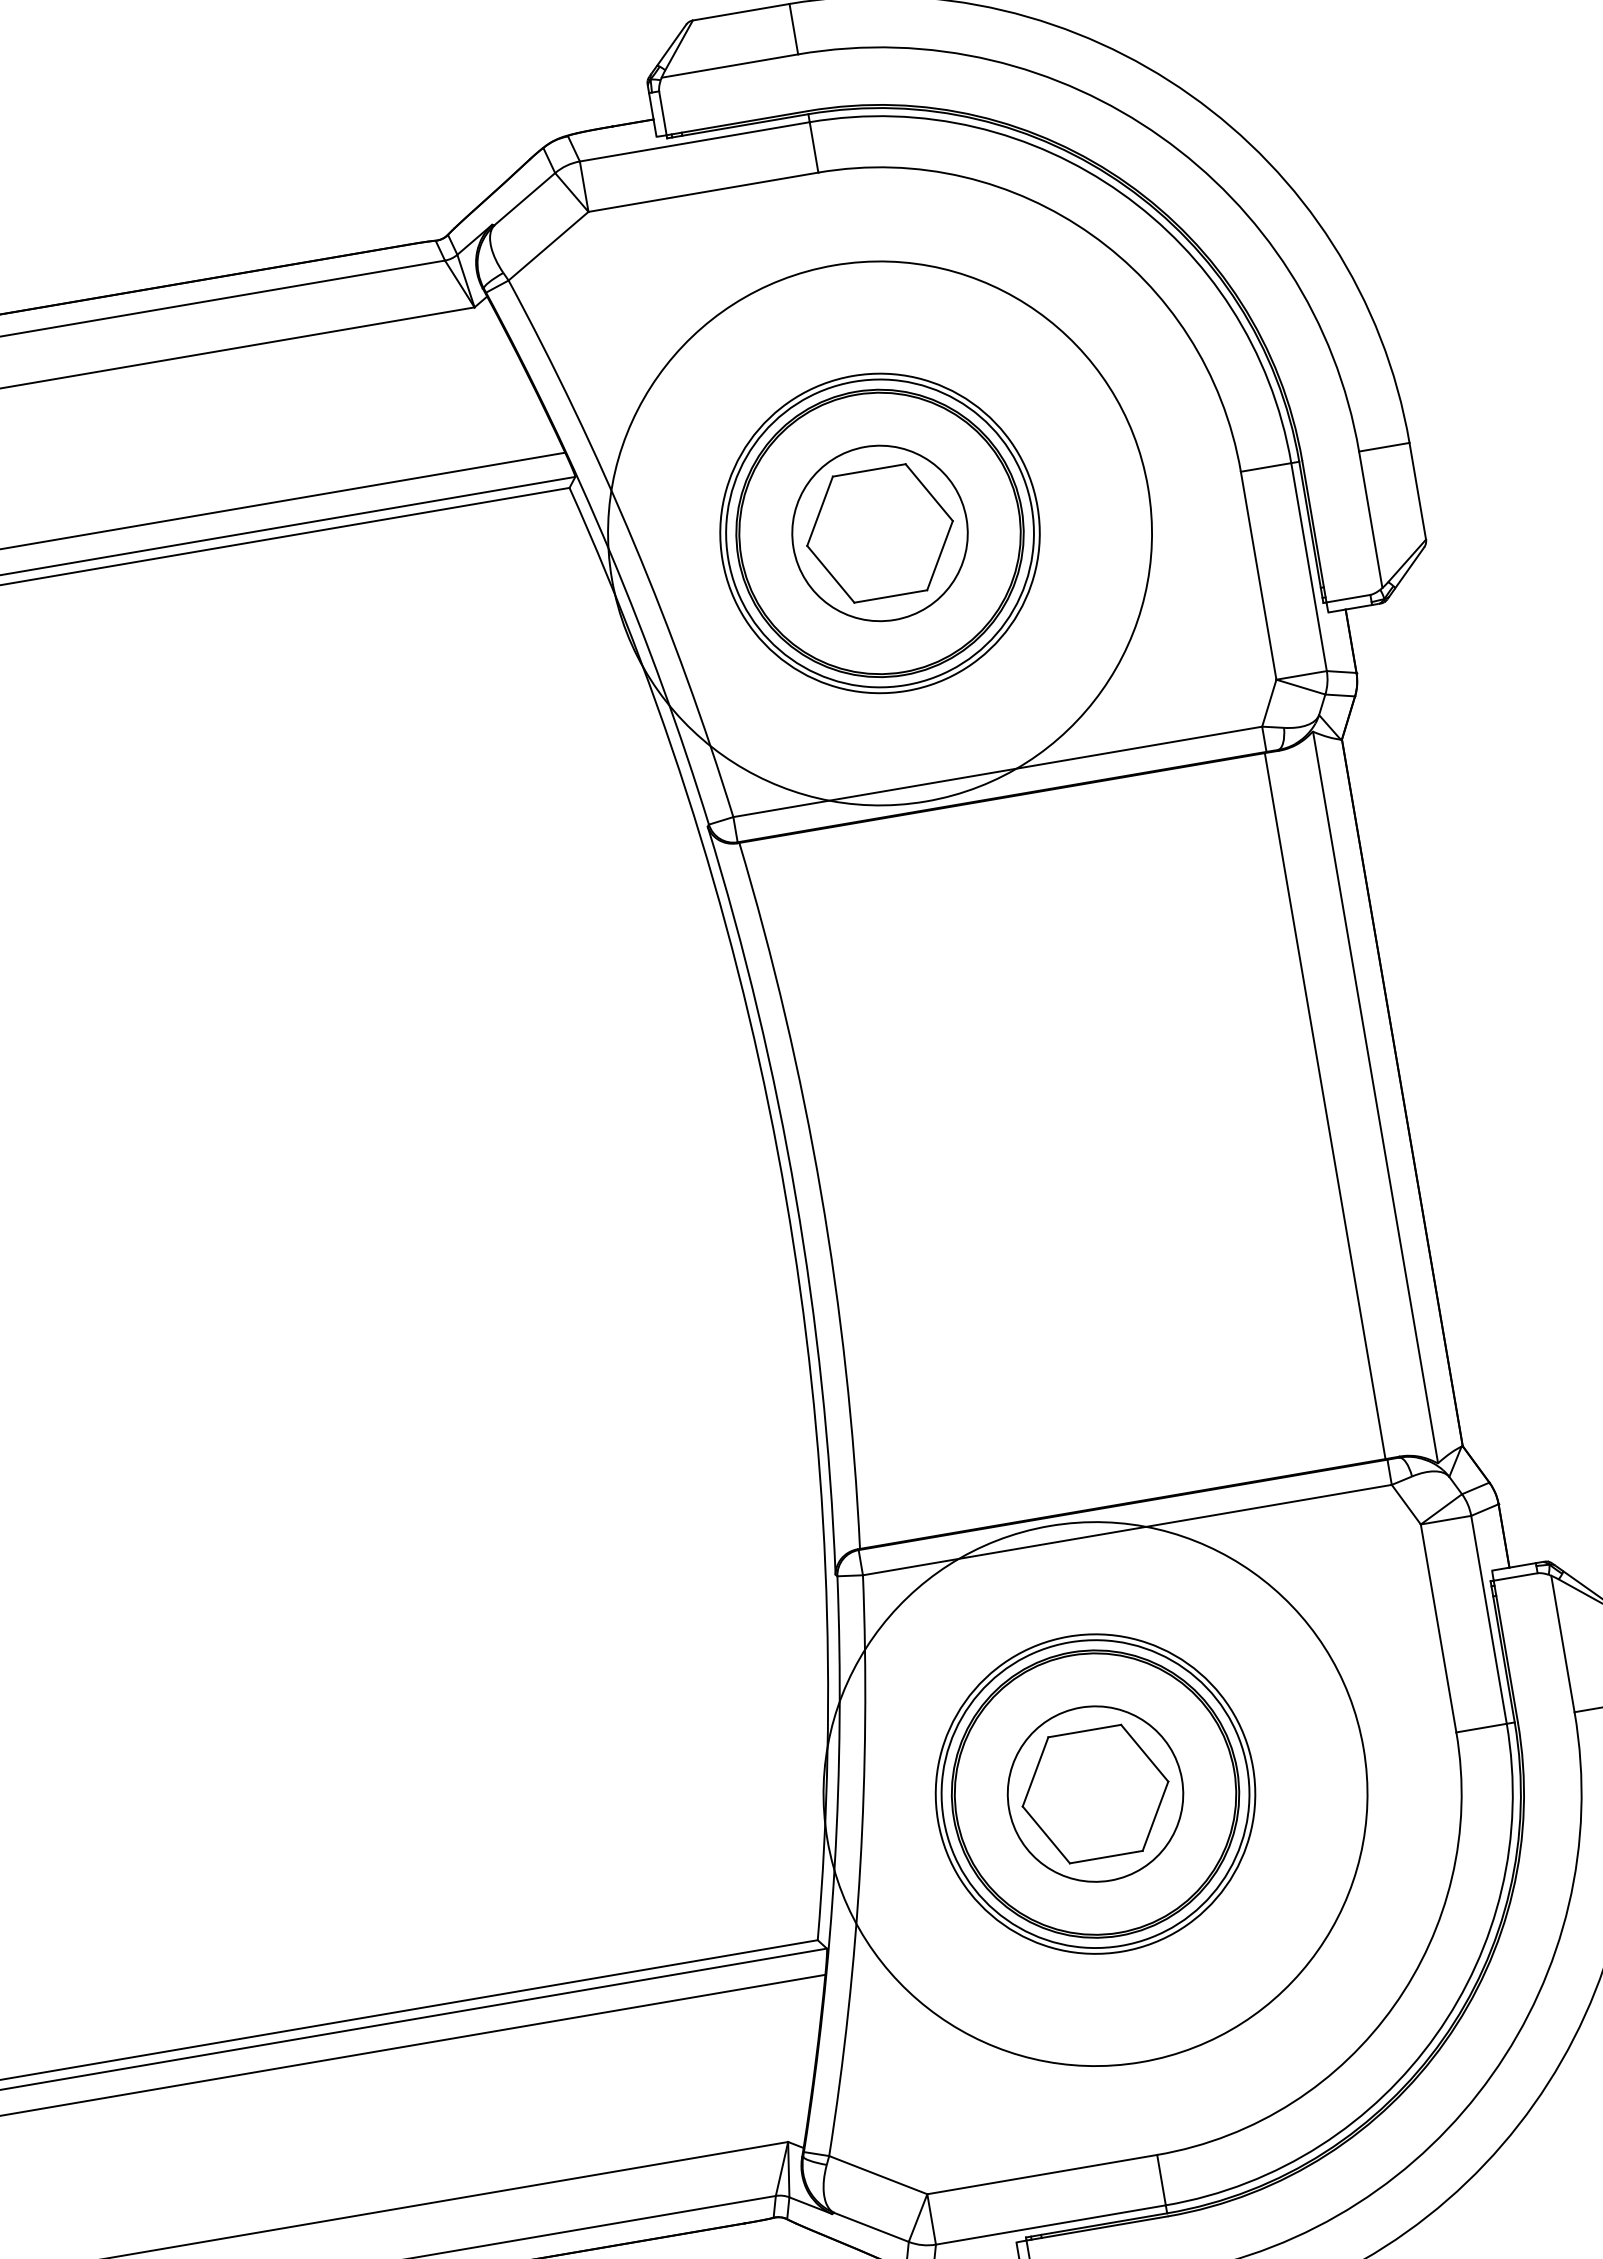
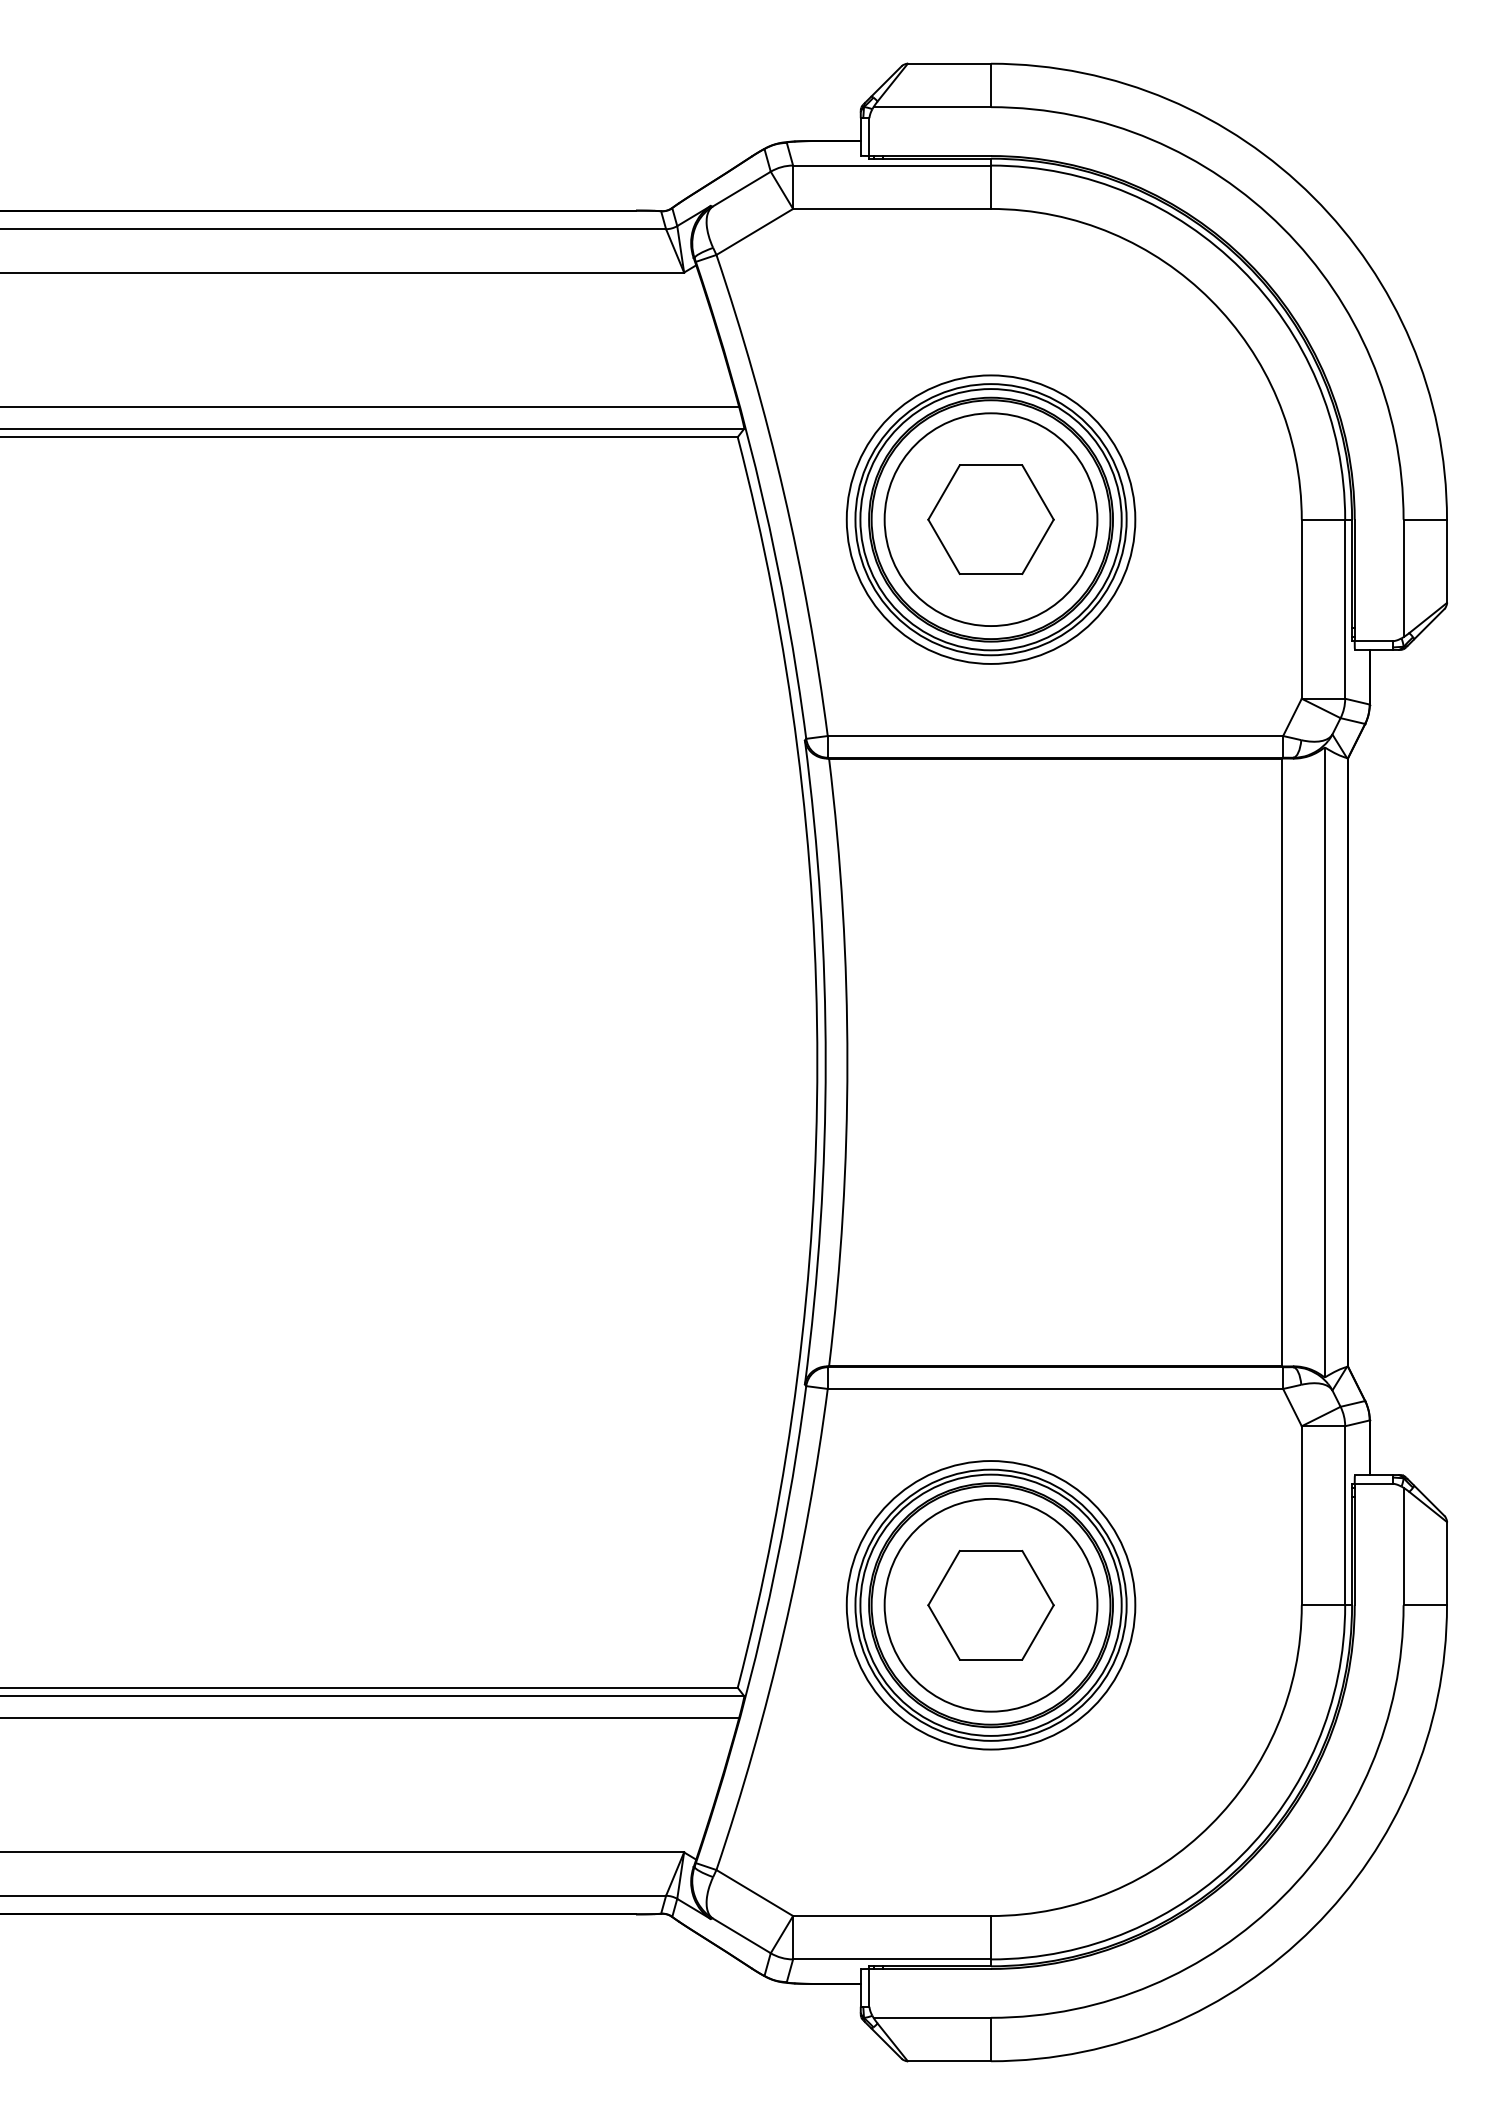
circle: (879, 533) -> (990, 519), size x0.62
circle: (879, 533) -> (990, 519), size x1.43
circle: (1094, 1793) -> (990, 1604), size x1.43
circle: (1094, 1794) -> (990, 1605), size x0.62

